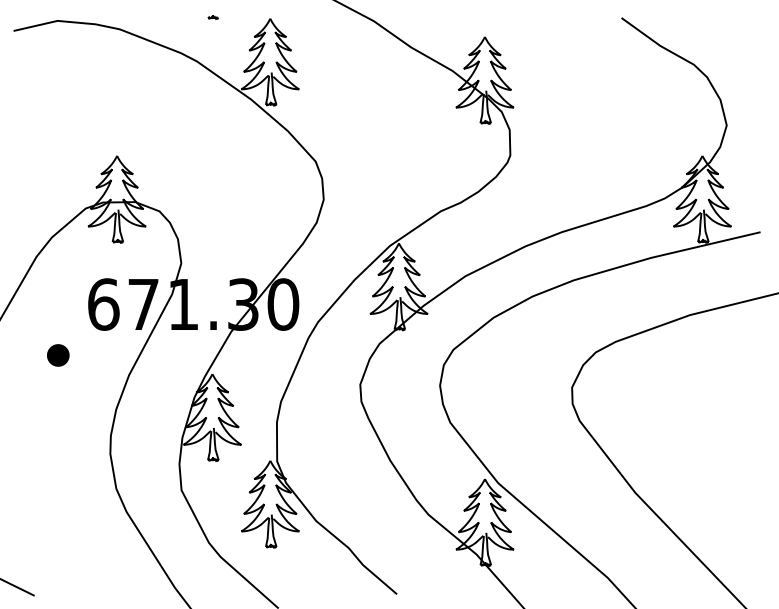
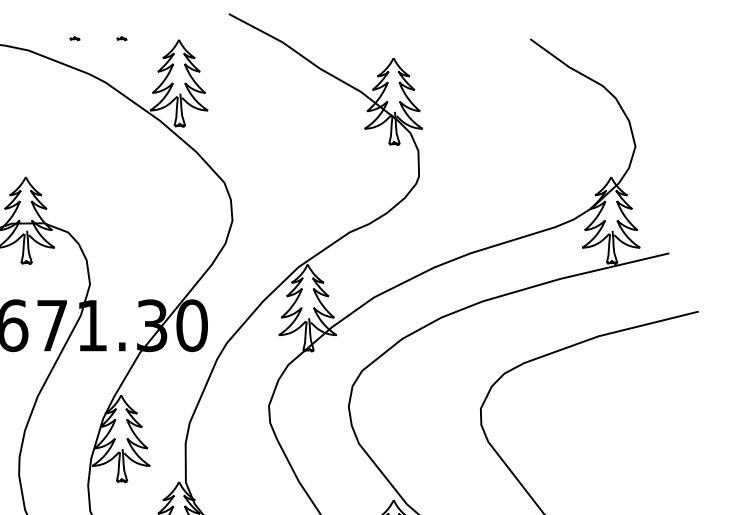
curve: (165, 17) -> (74, 38), added

